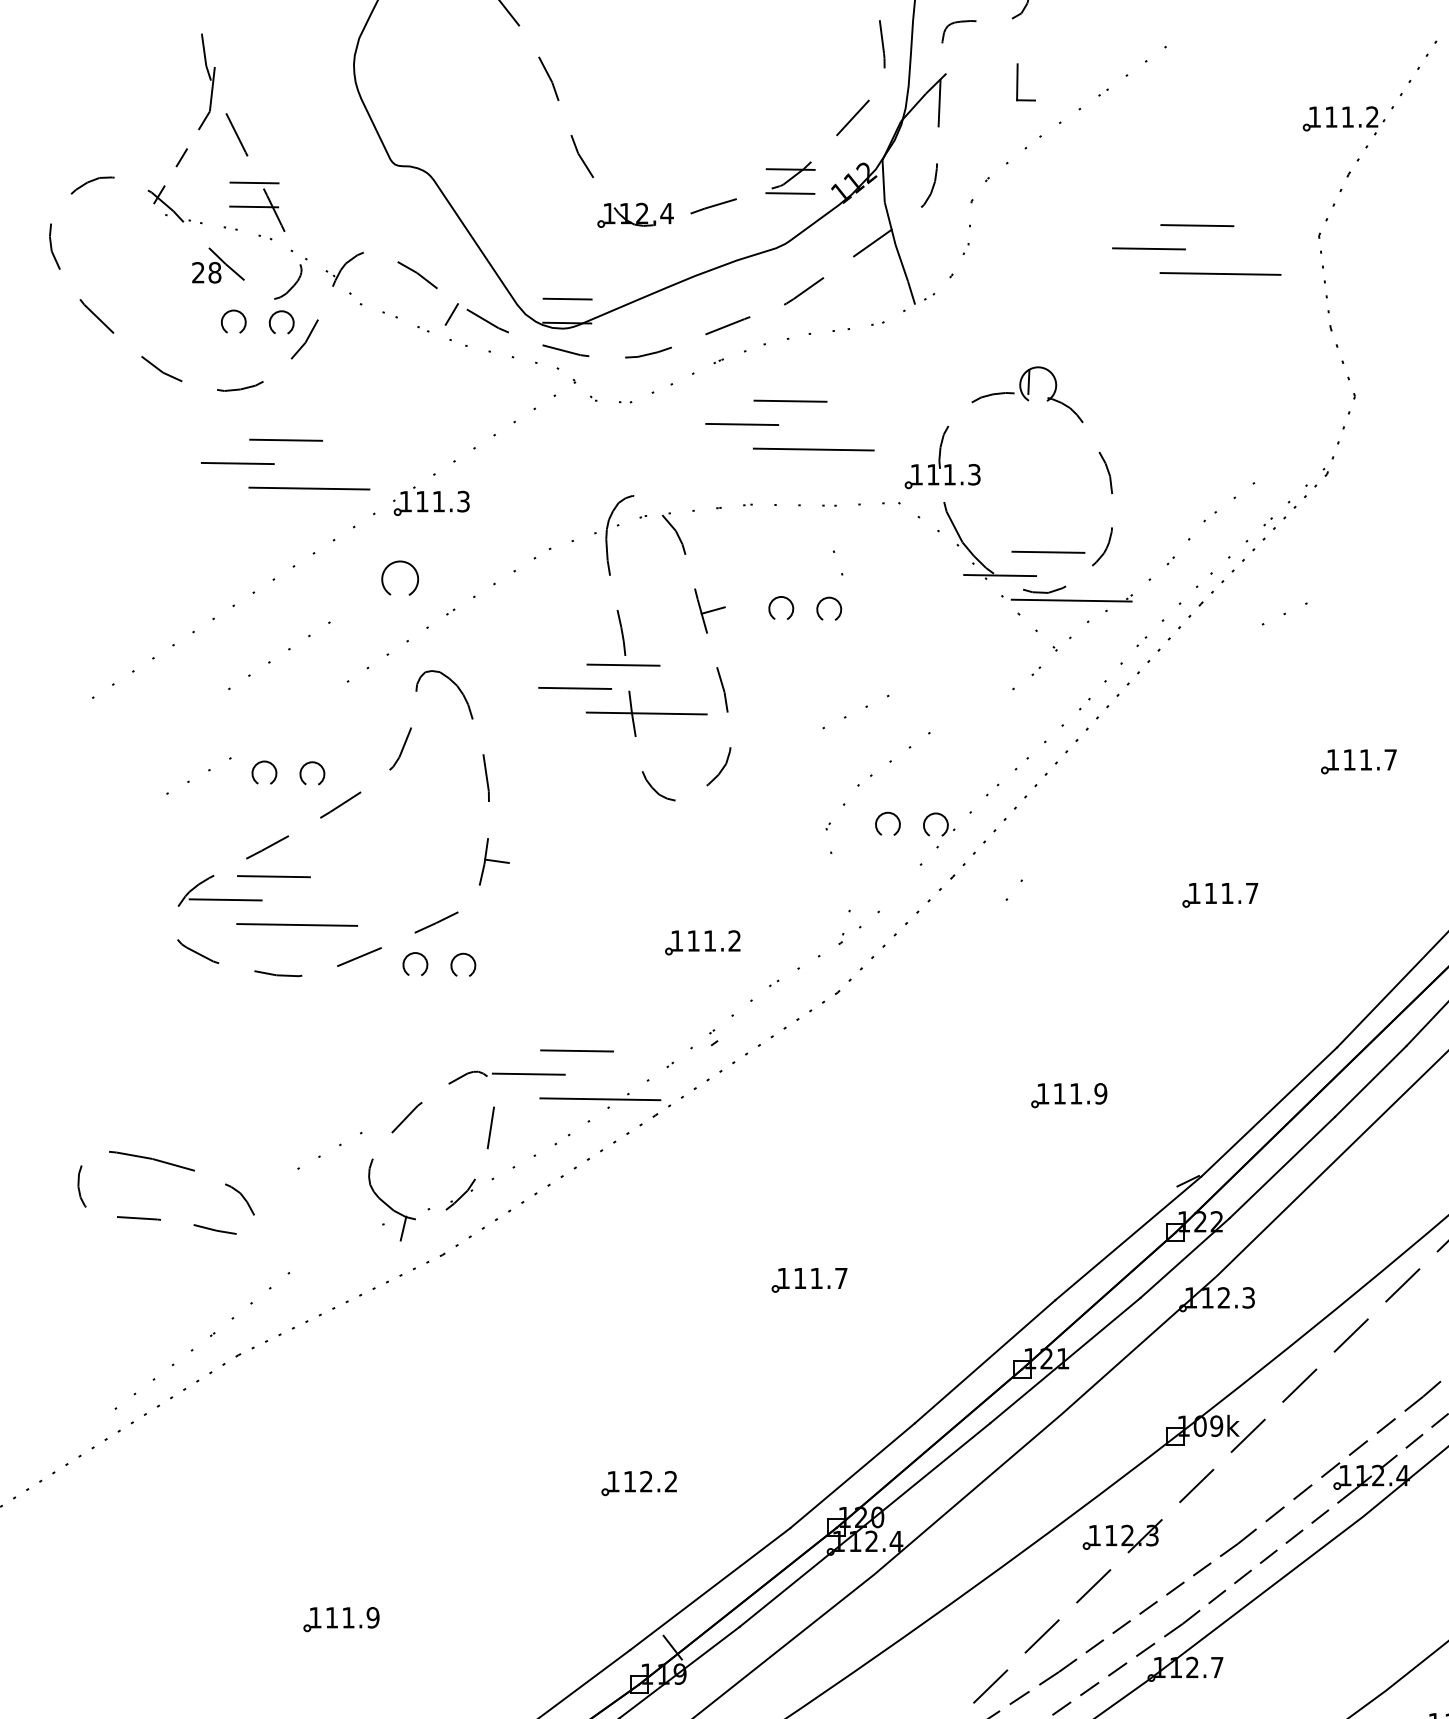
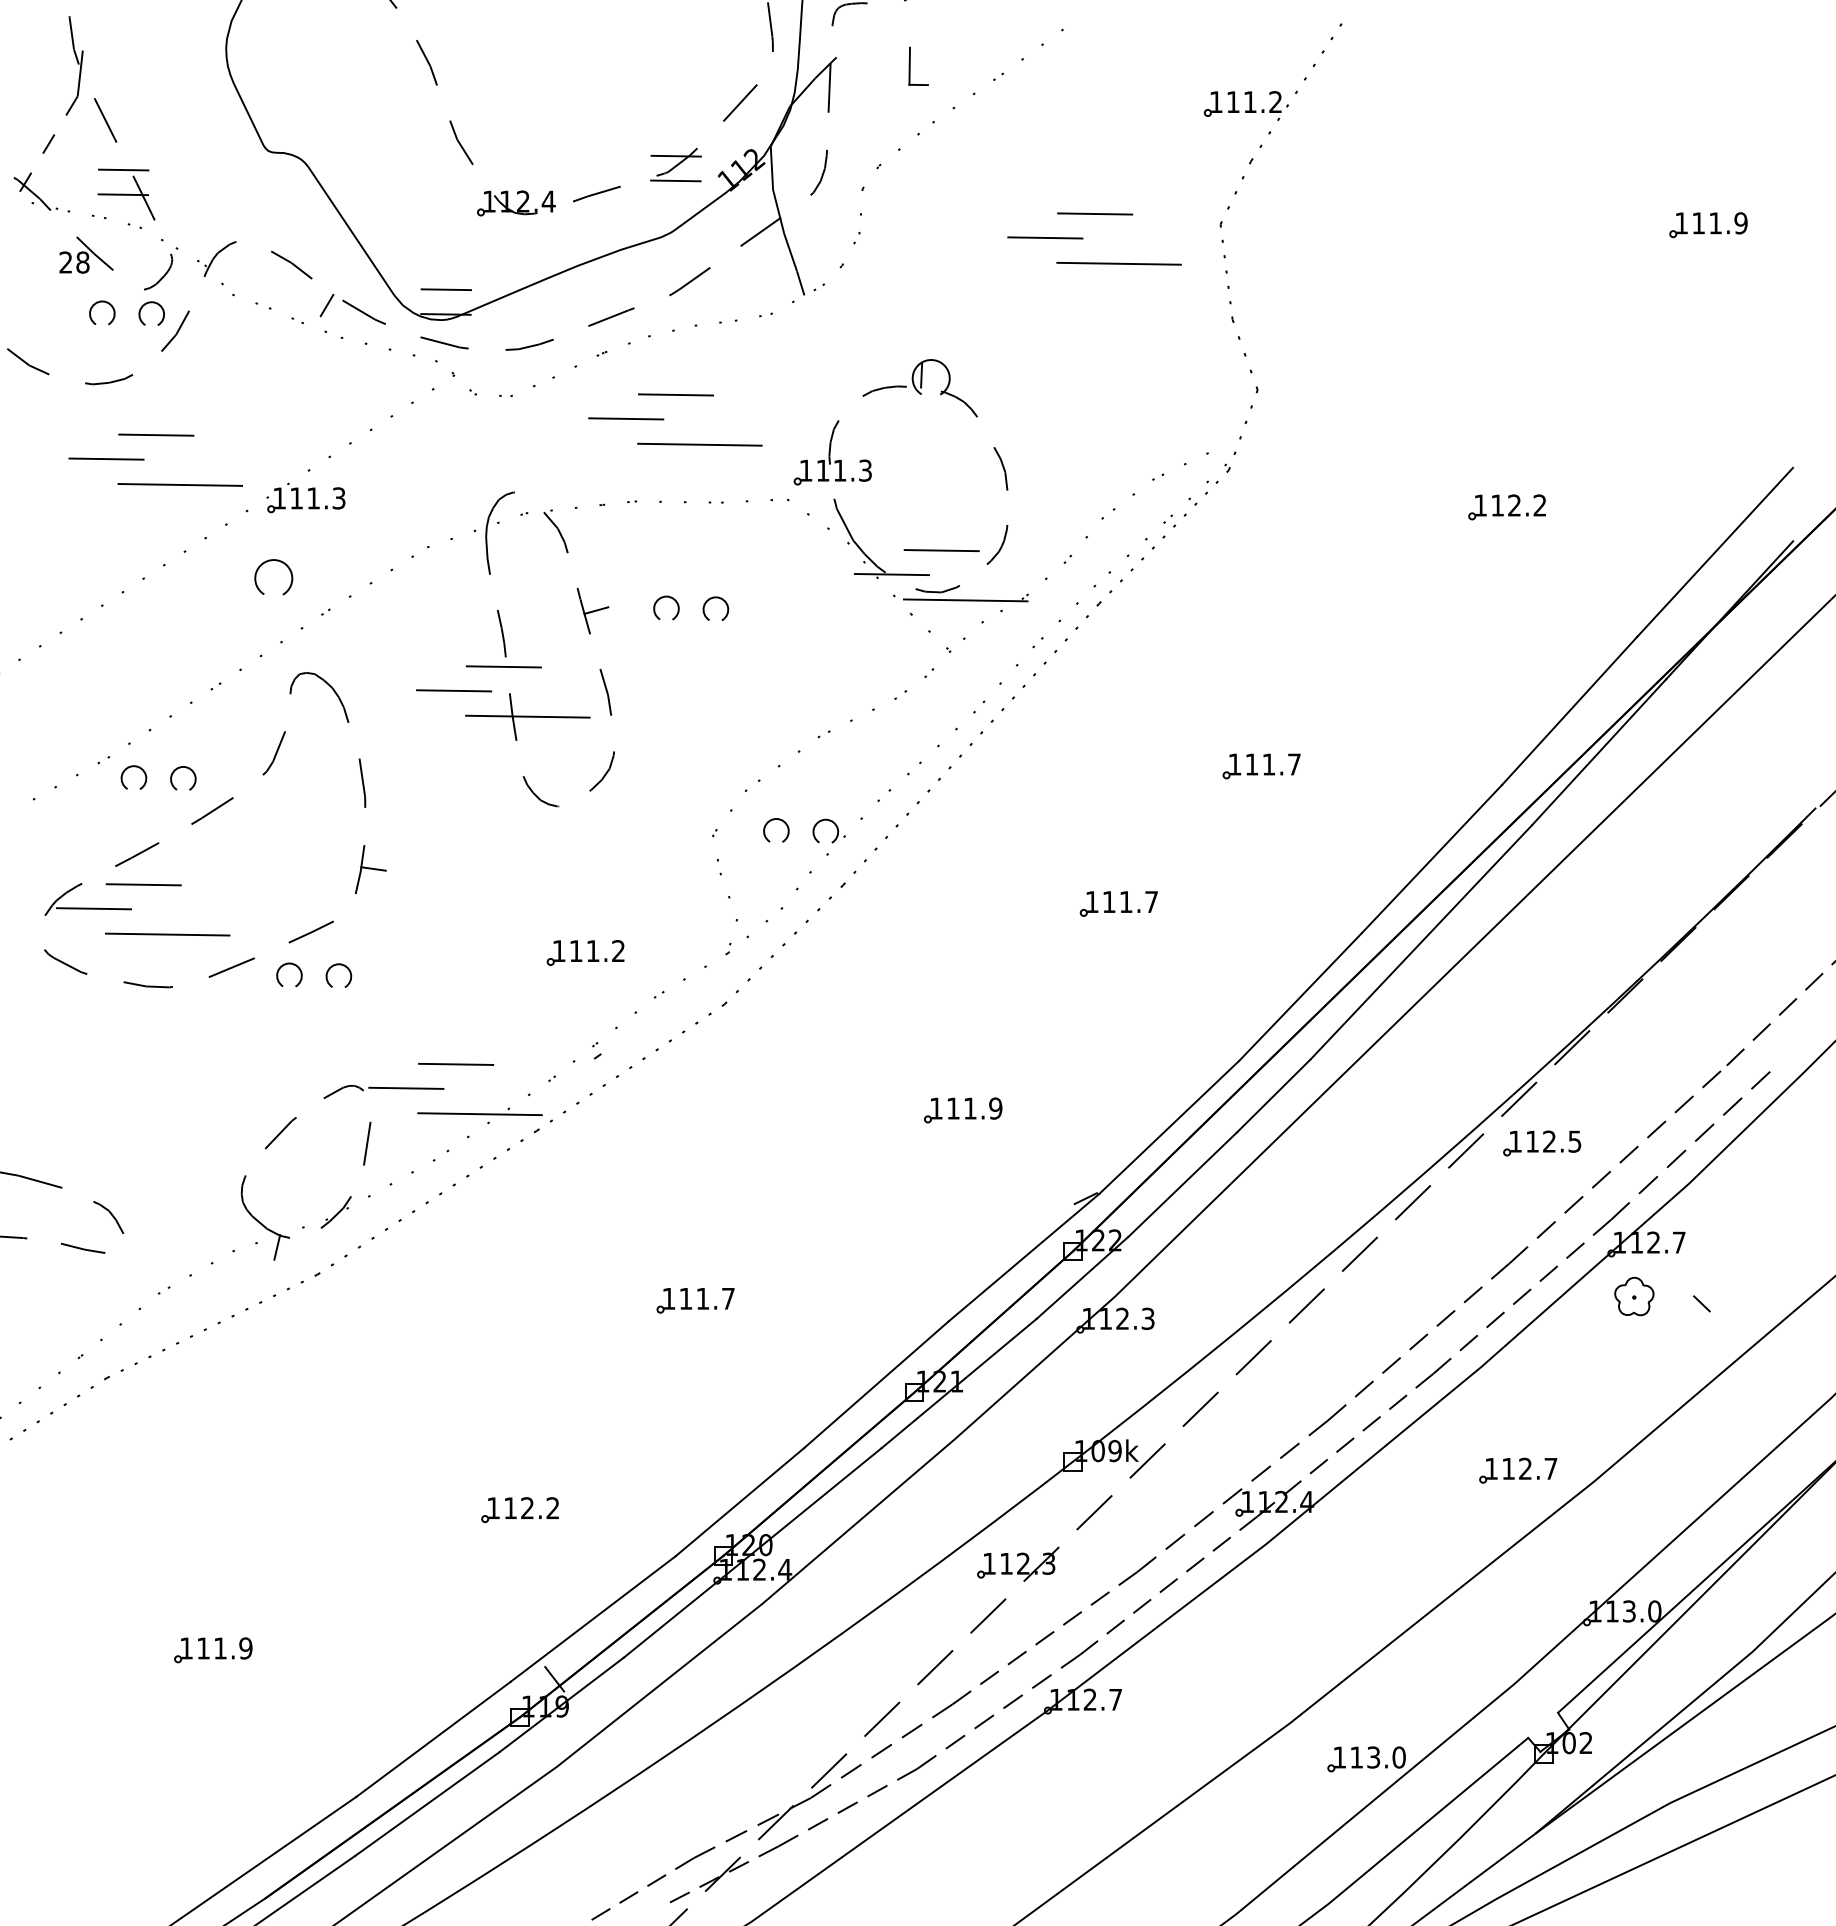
line: (833, 553) -> (720, 875), moved
line: (1284, 613) -> (1184, 463), moved
line: (288, 650) -> (169, 717), moved
line: (865, 707) -> (872, 710), moved
line: (1021, 882) -> (796, 890), moved
line: (320, 1155) -> (191, 1274), moved

